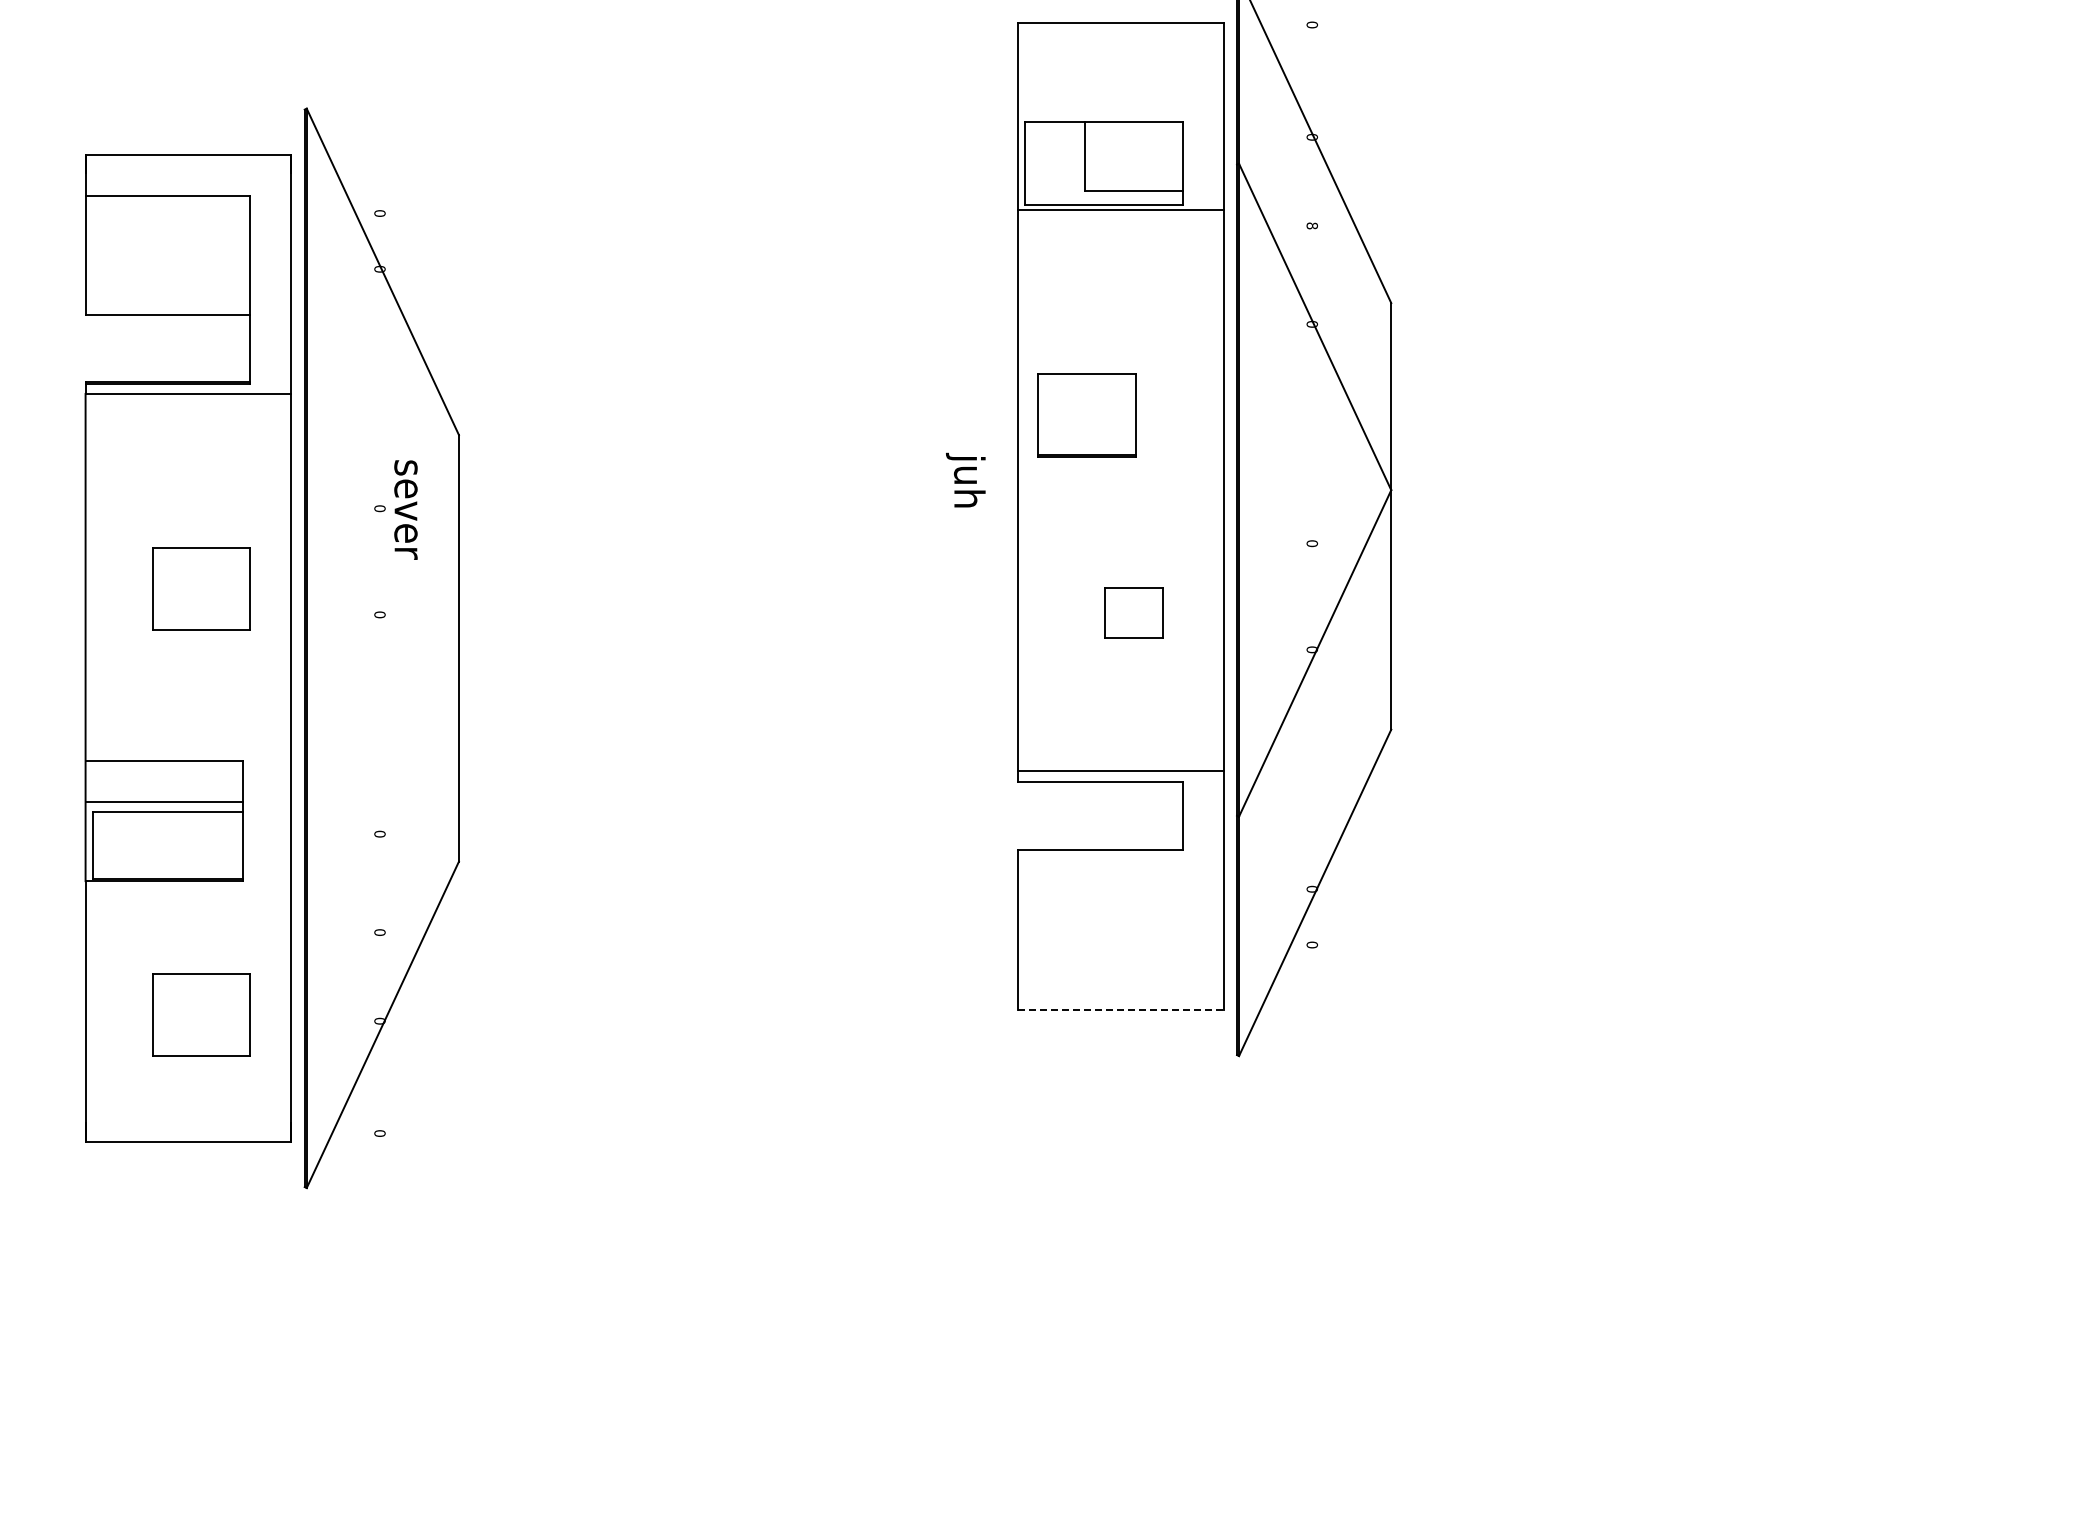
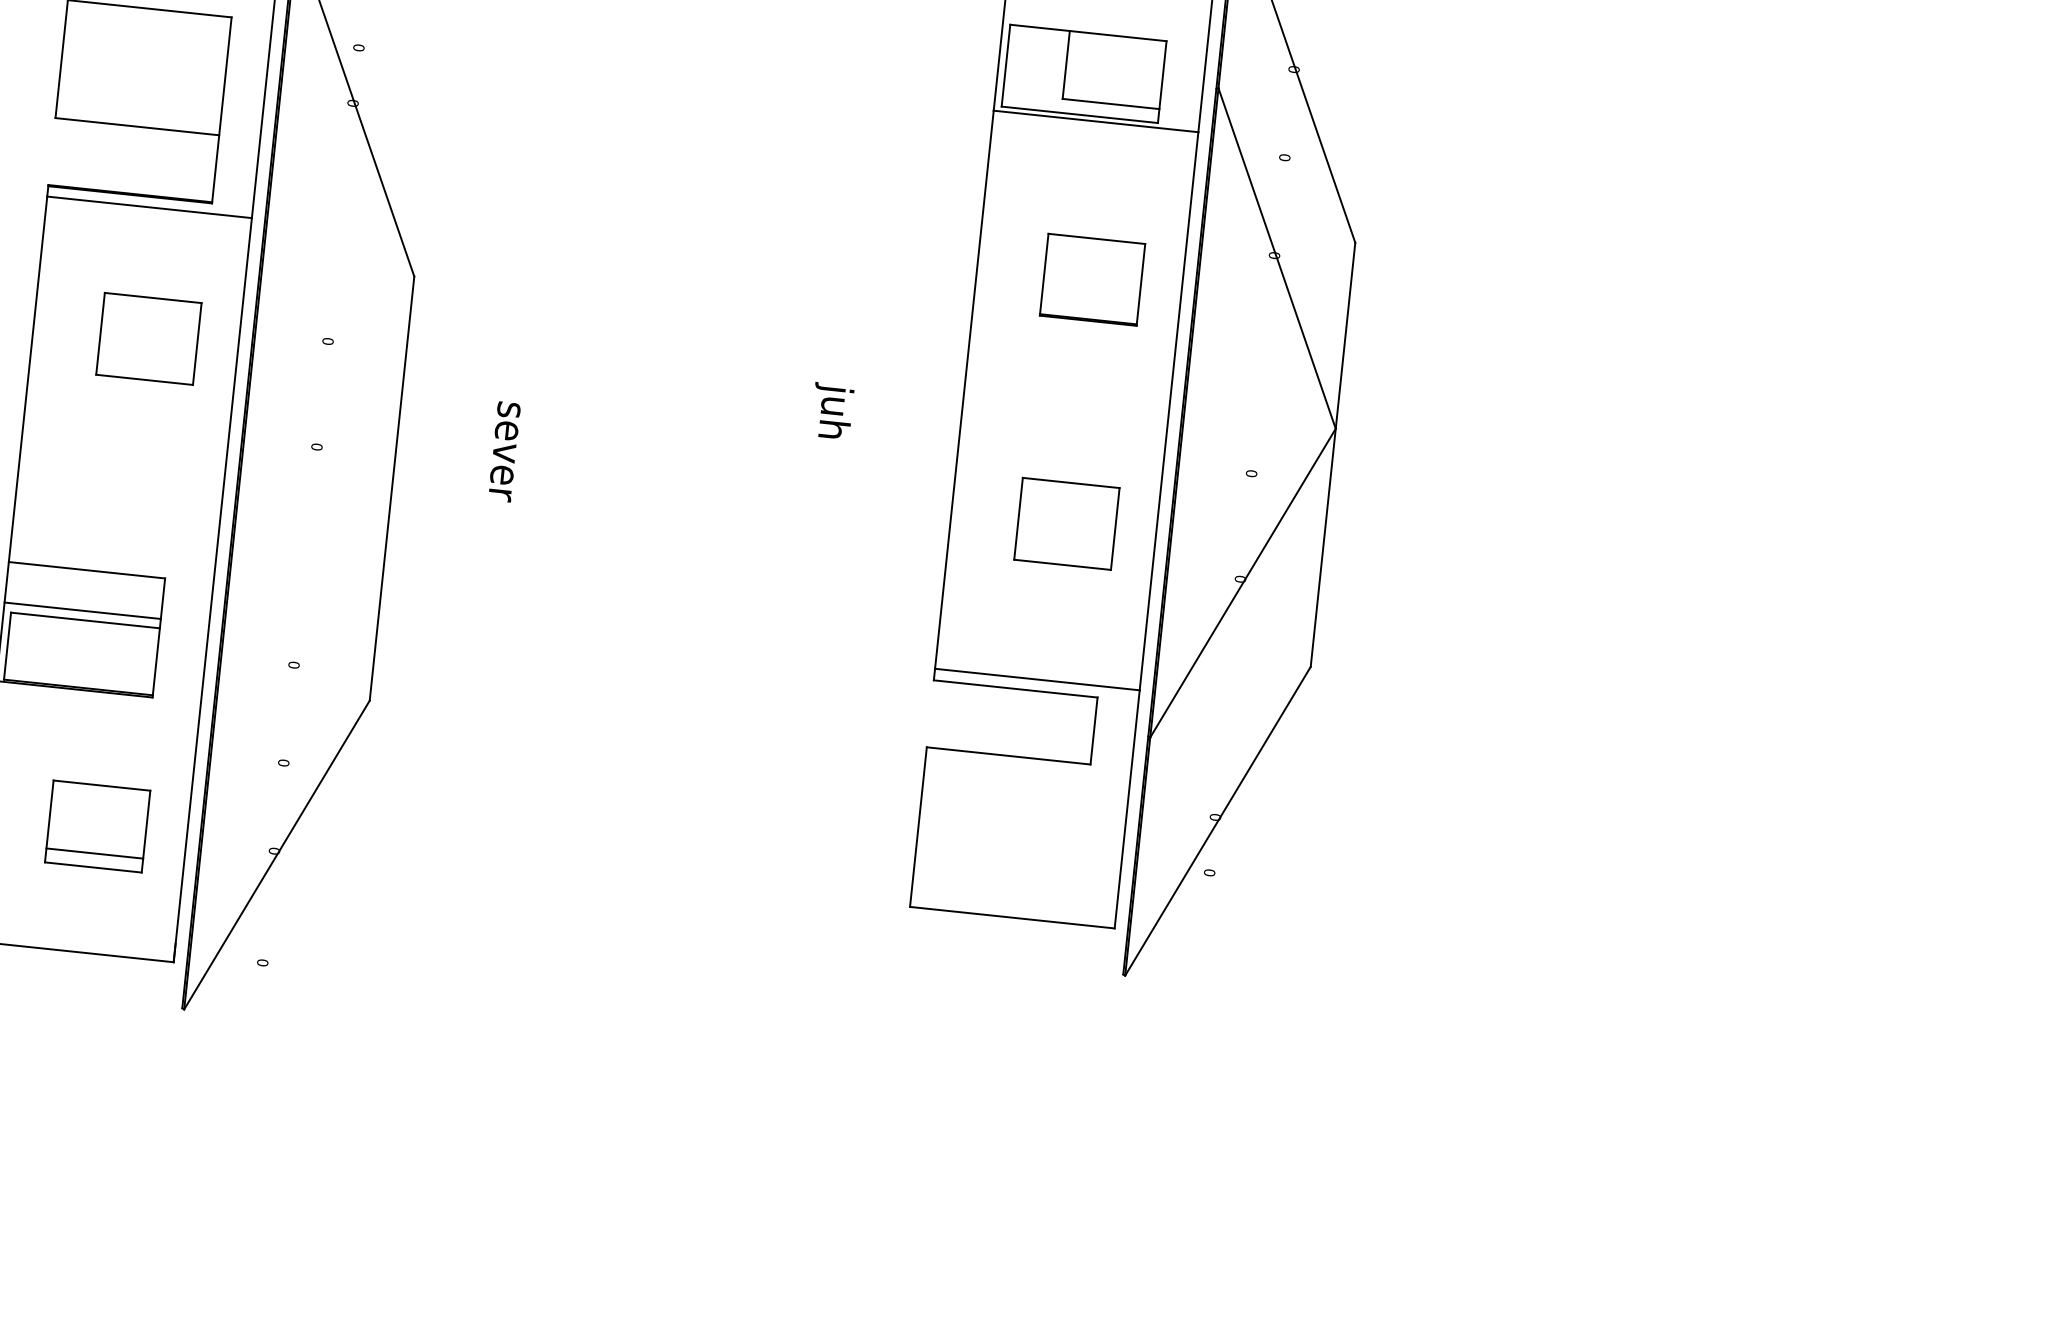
text: (1311, 225) -> (1284, 157), 8 -> 0
part: (1086, 415) -> (1092, 279), moved
text: (965, 479) -> (832, 410), moved
text: (405, 509) -> (504, 451), moved
part: (201, 588) -> (148, 338), moved
part: (1133, 612) -> (1066, 523), size x1.67
line: (1120, 1010) -> (1012, 917), dashed -> solid
line: (201, 1042) -> (94, 853), added

